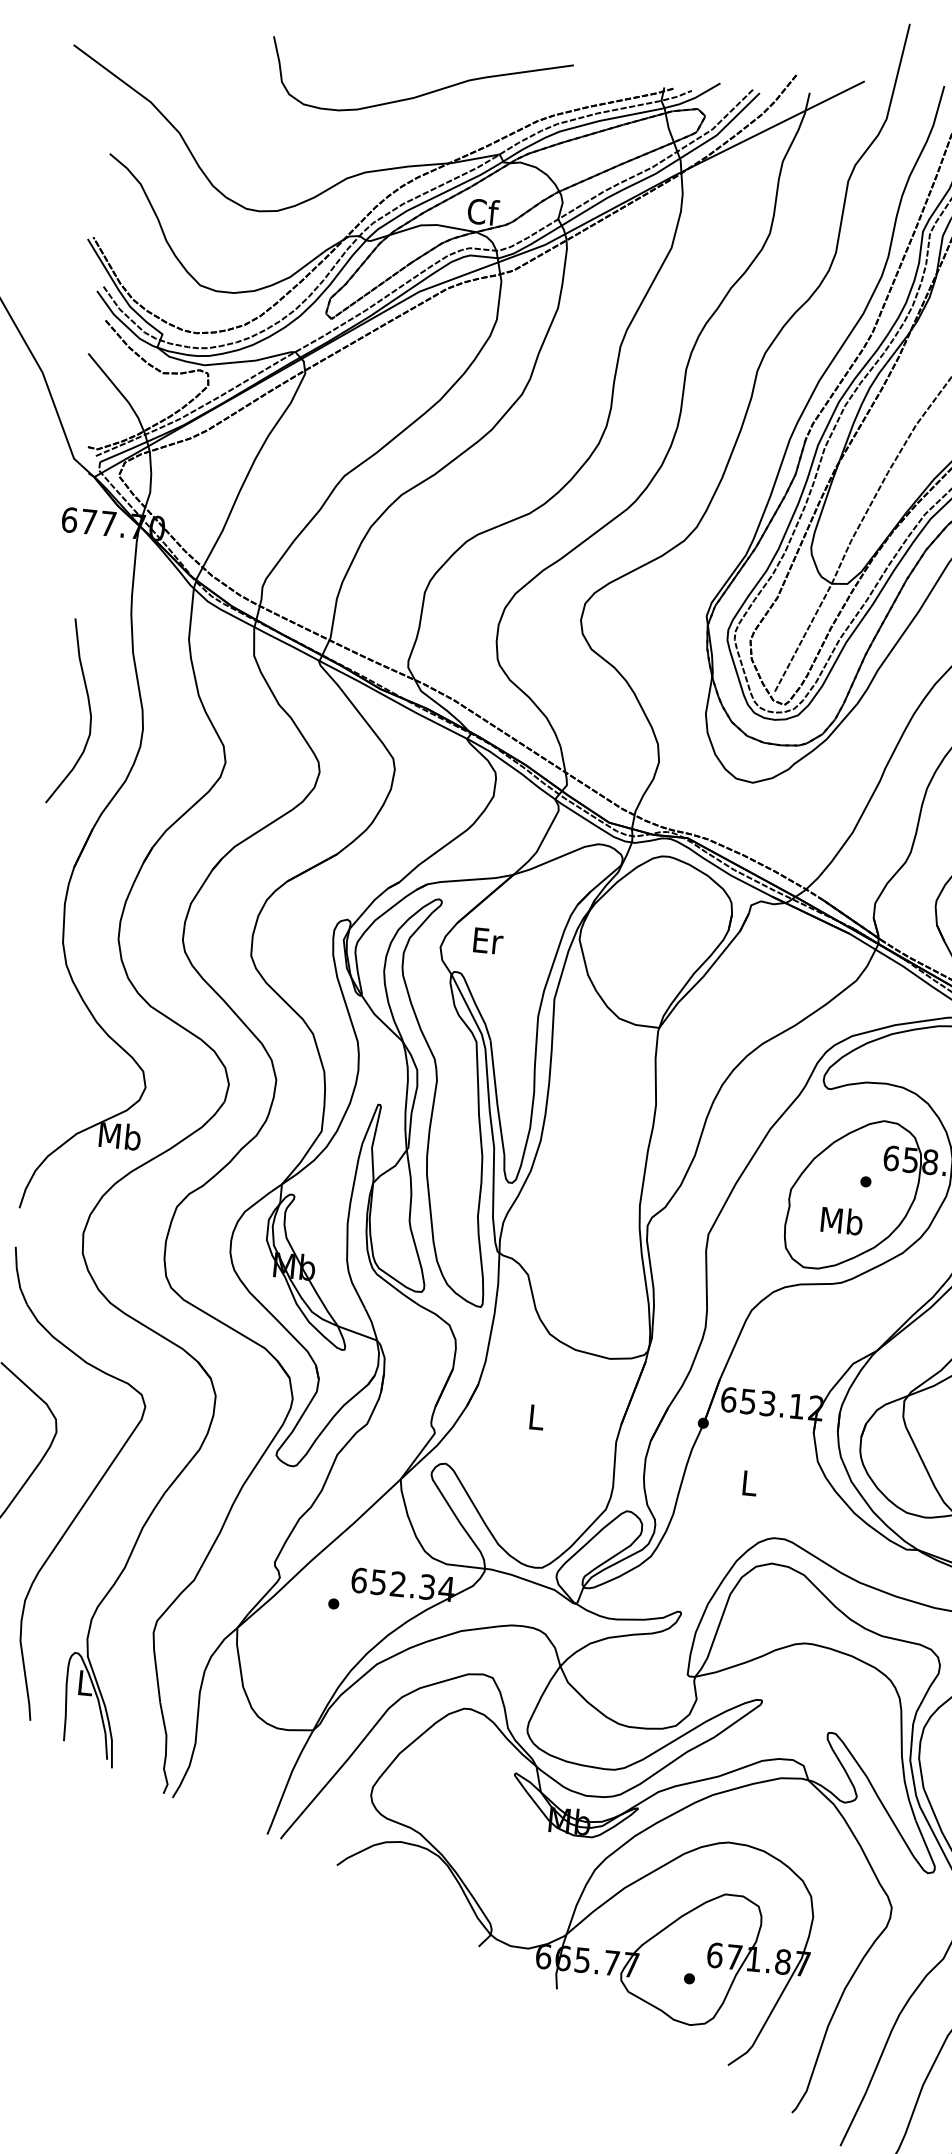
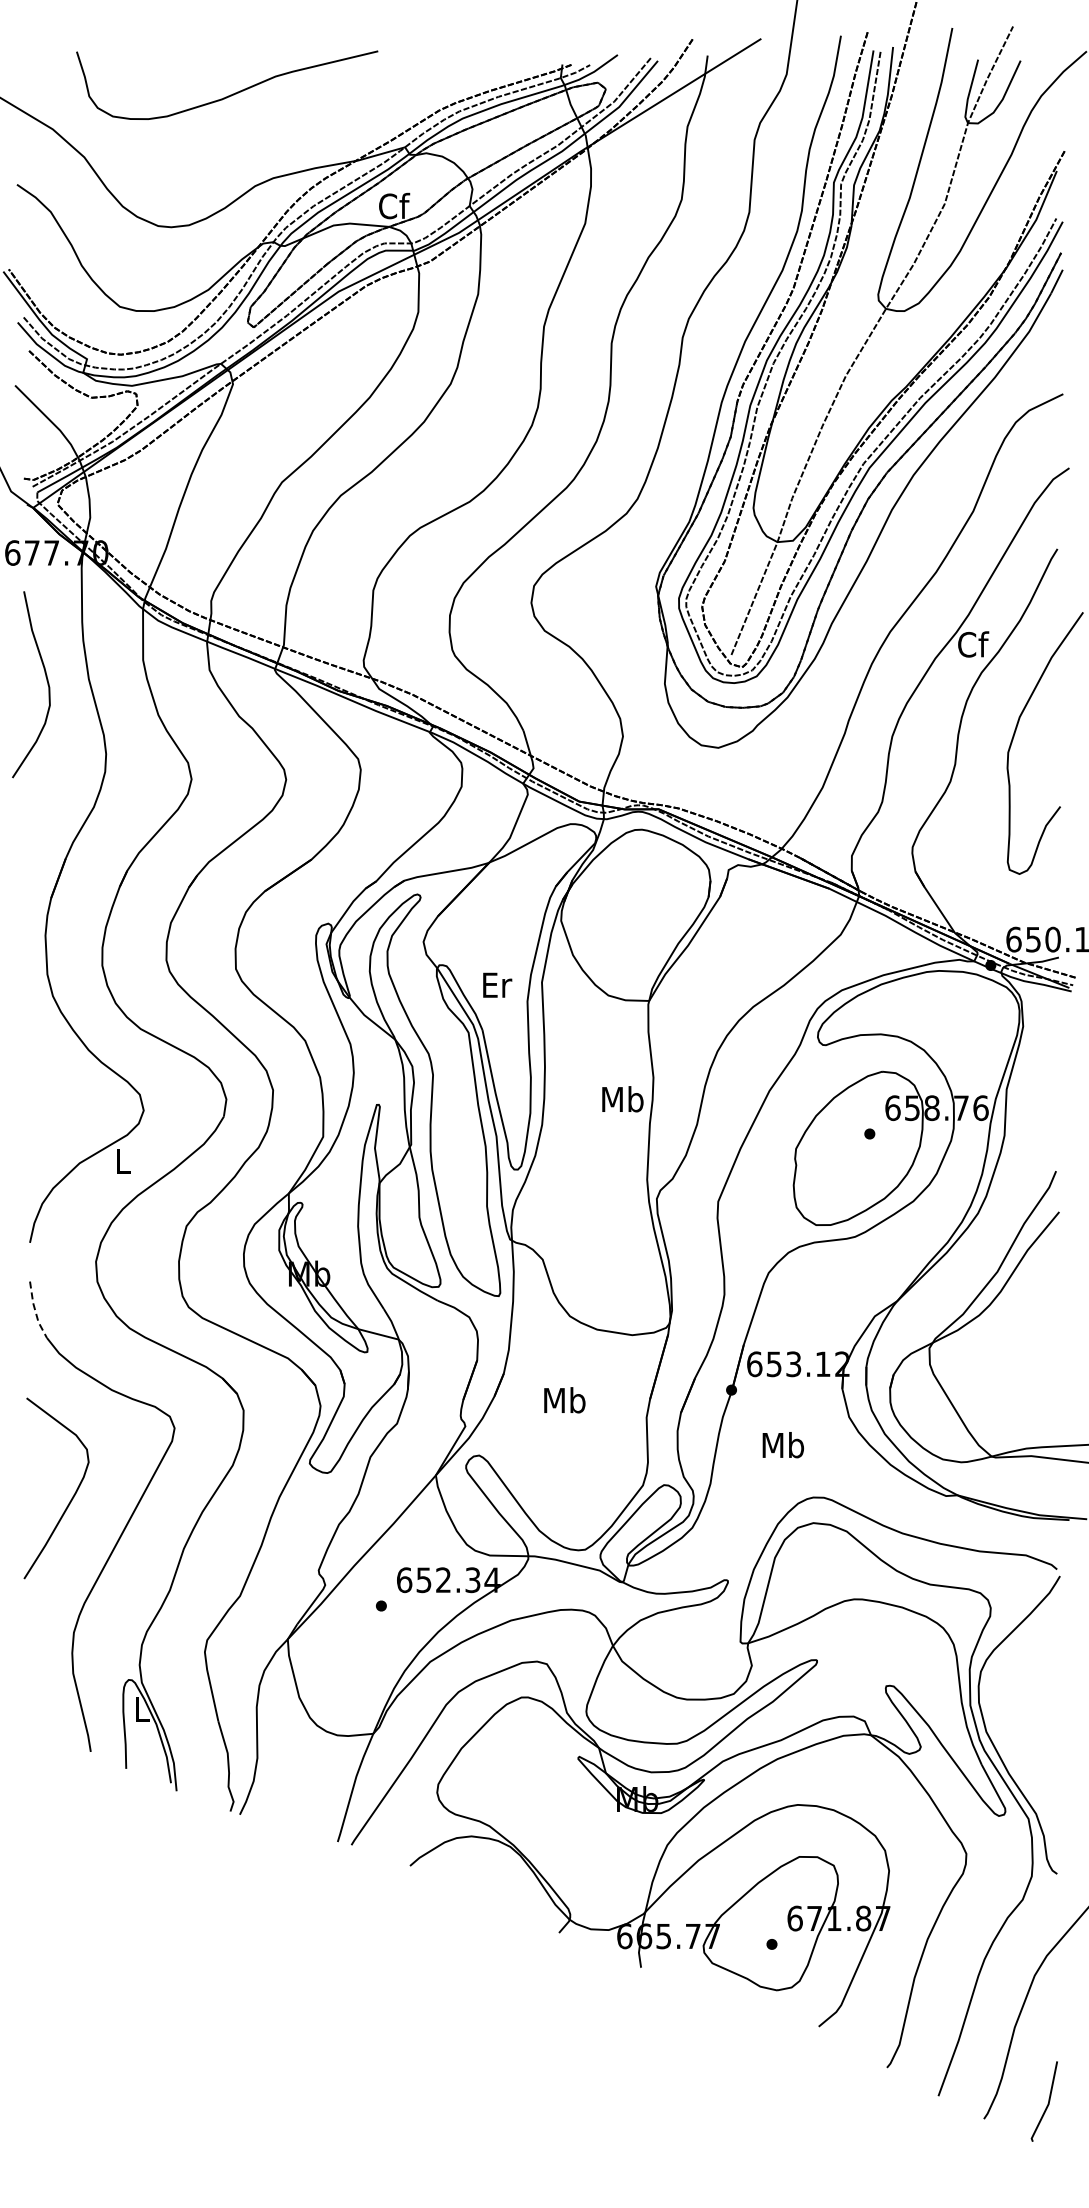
curve: (424, 93) -> (232, 93), moved
curve: (88, 710) -> (46, 681), moved
text: (488, 940) -> (497, 984), moved
text: (119, 1136) -> (122, 1161), Mb -> L
text: (841, 1221) -> (622, 1099), moved
line: (18, 1276) -> (35, 1310), solid -> dashed
text: (536, 1417) -> (564, 1400), L -> Mb
text: (749, 1483) -> (783, 1445), L -> Mb

